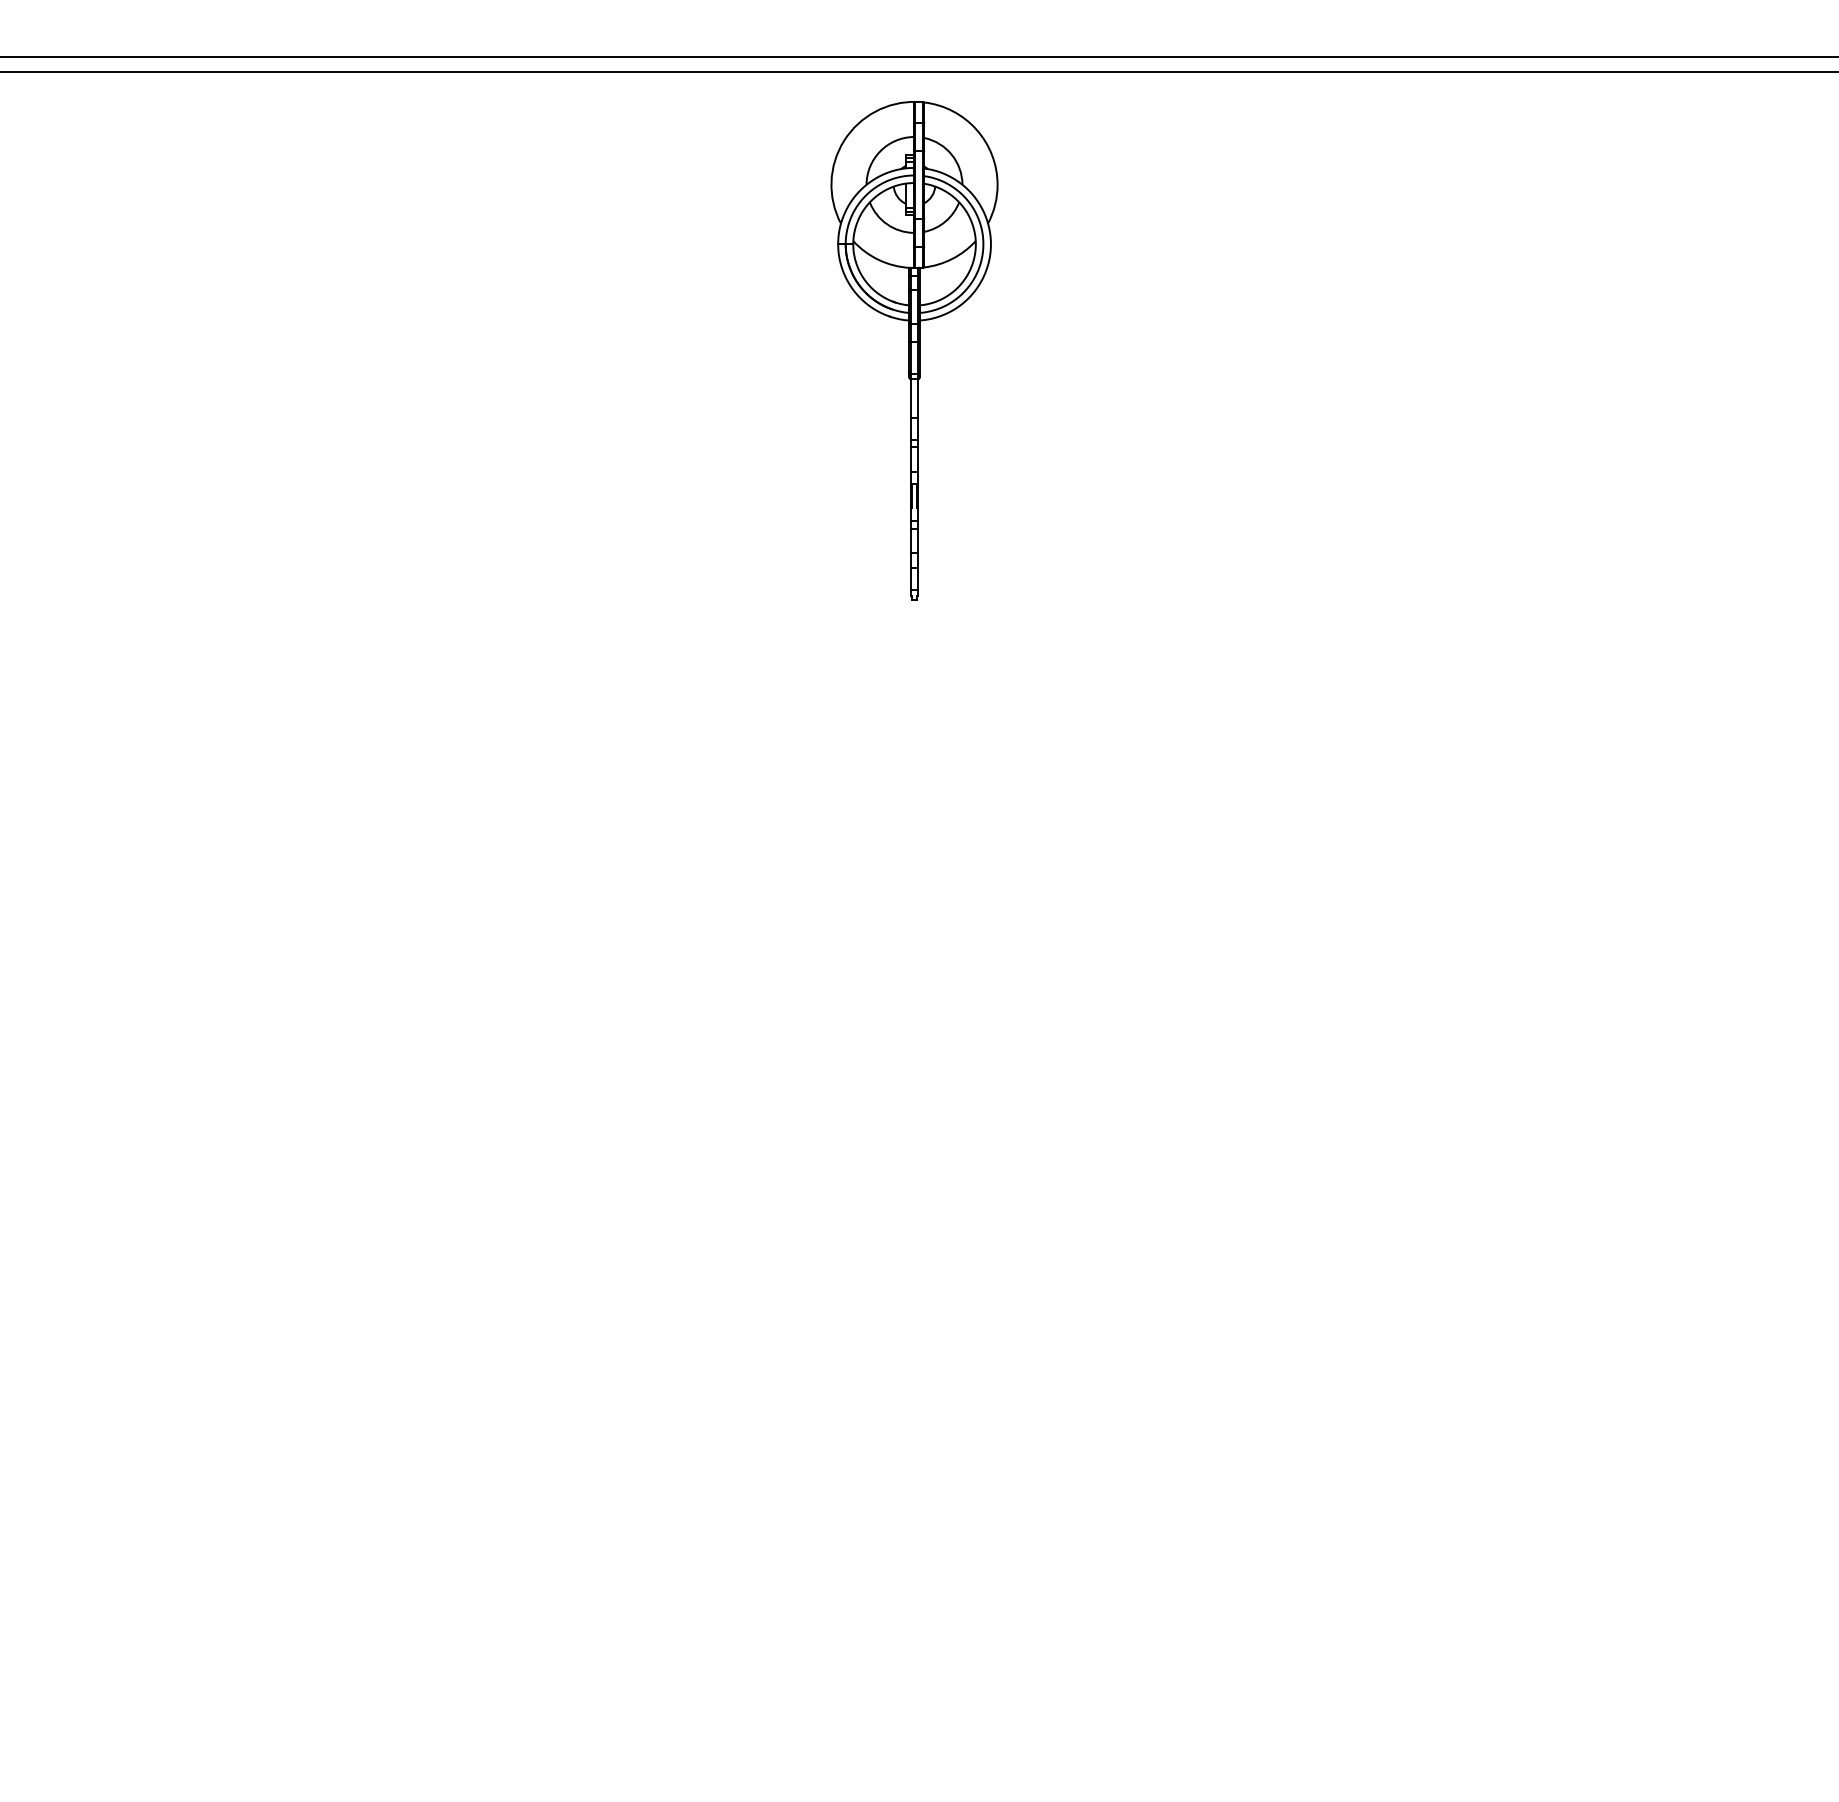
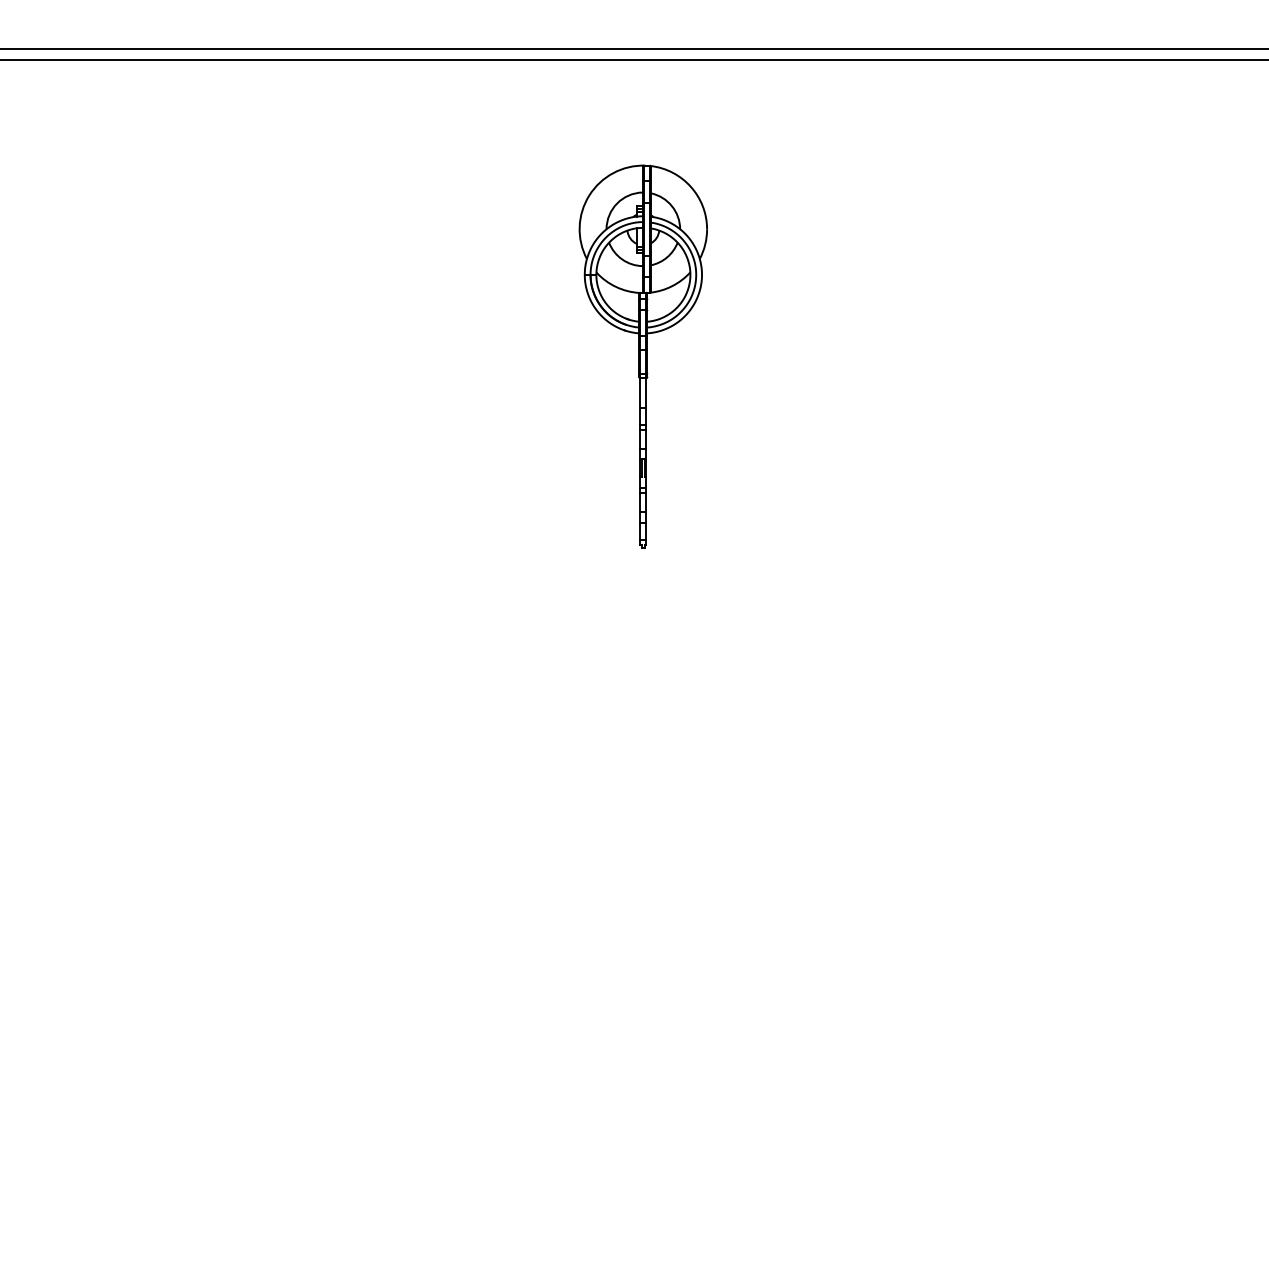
part: (914, 350) -> (643, 356), moved

